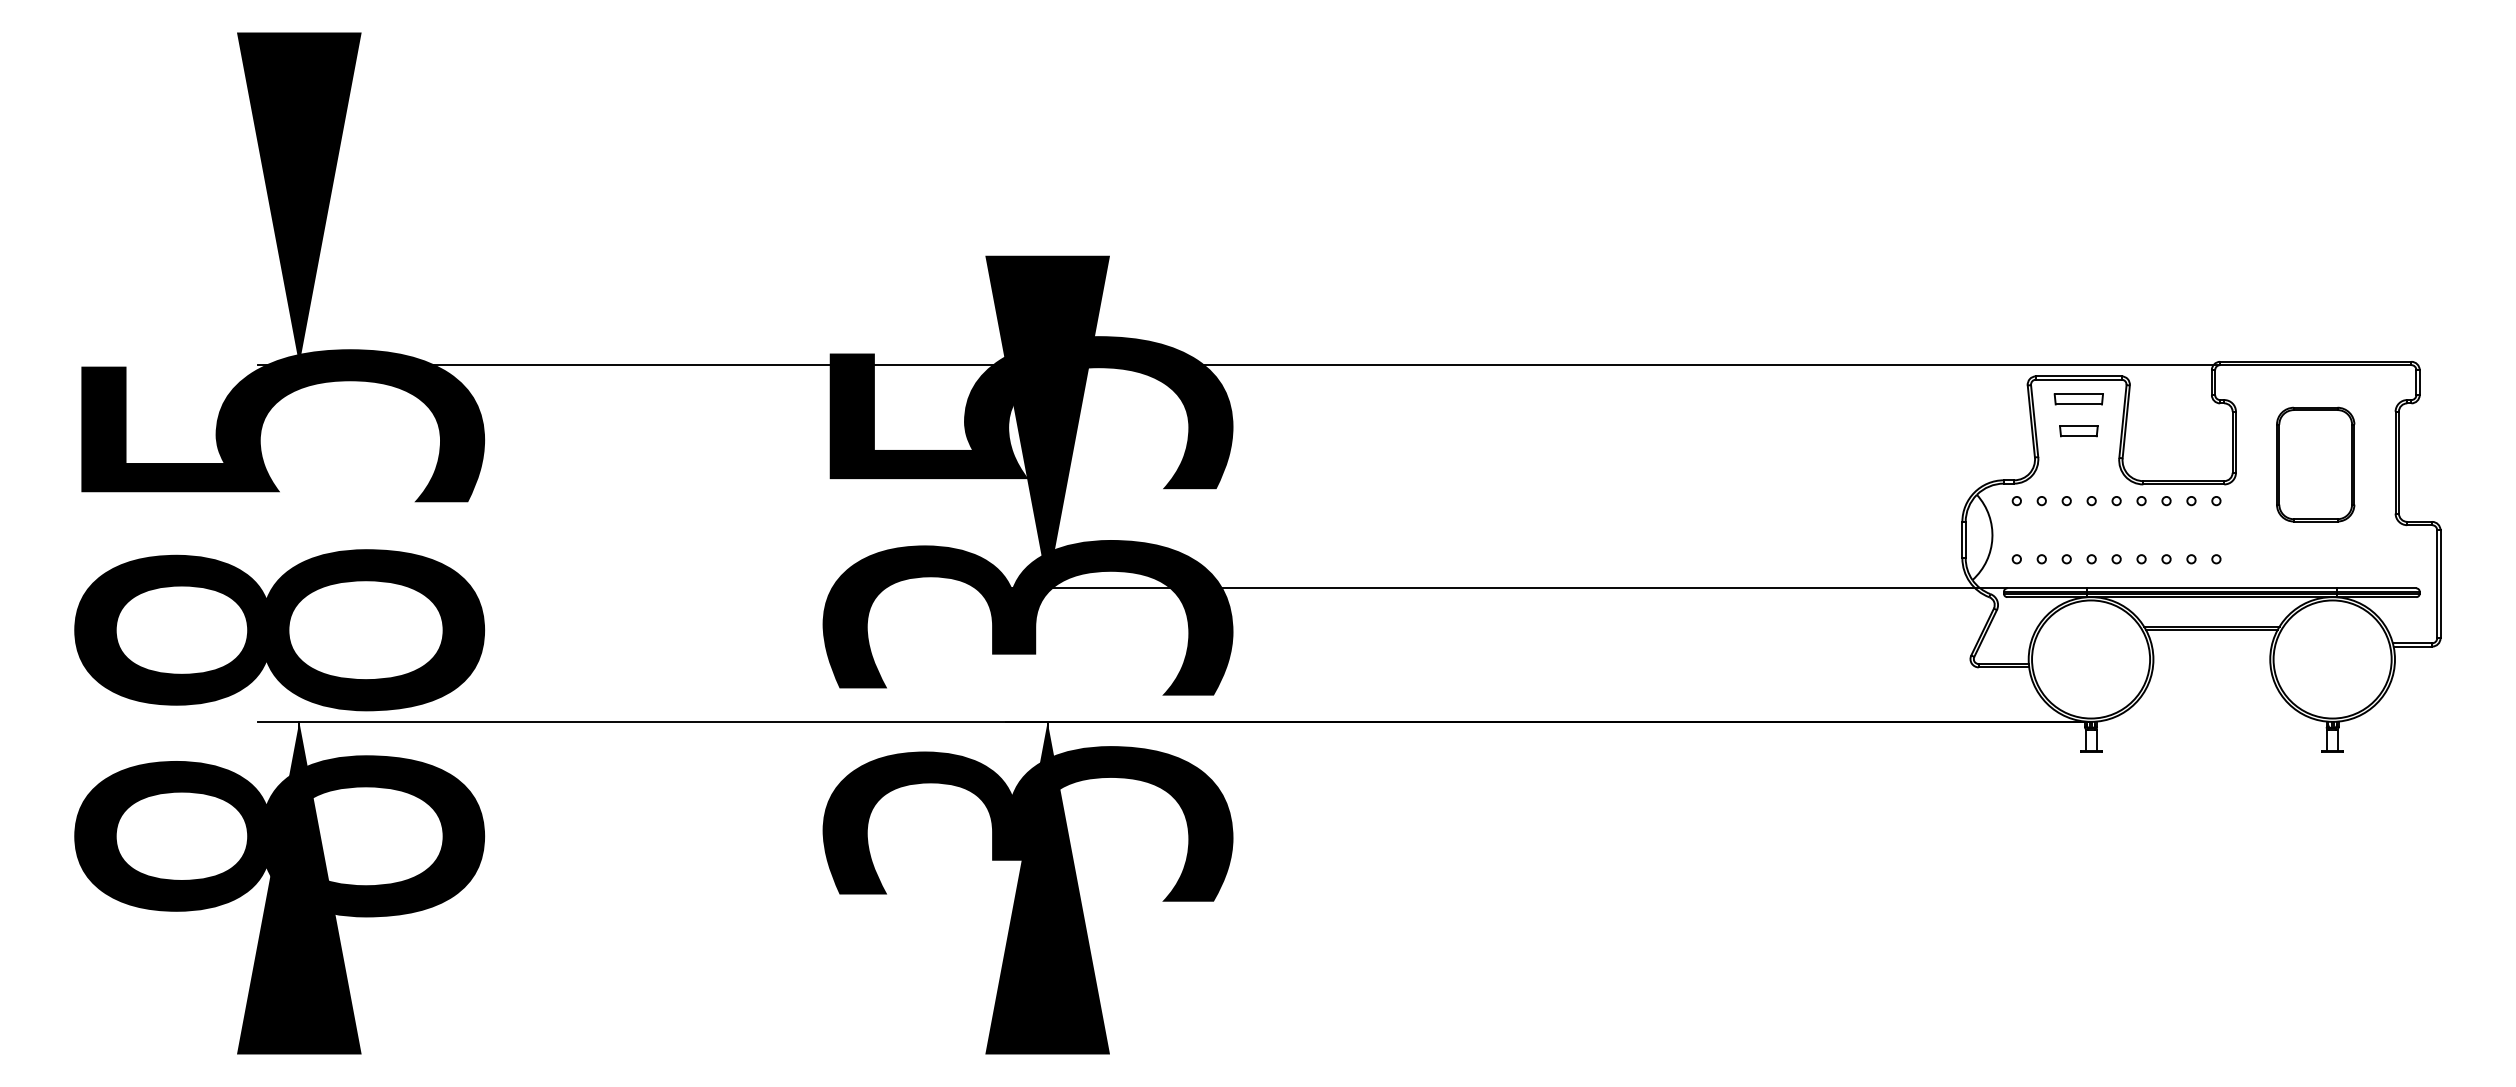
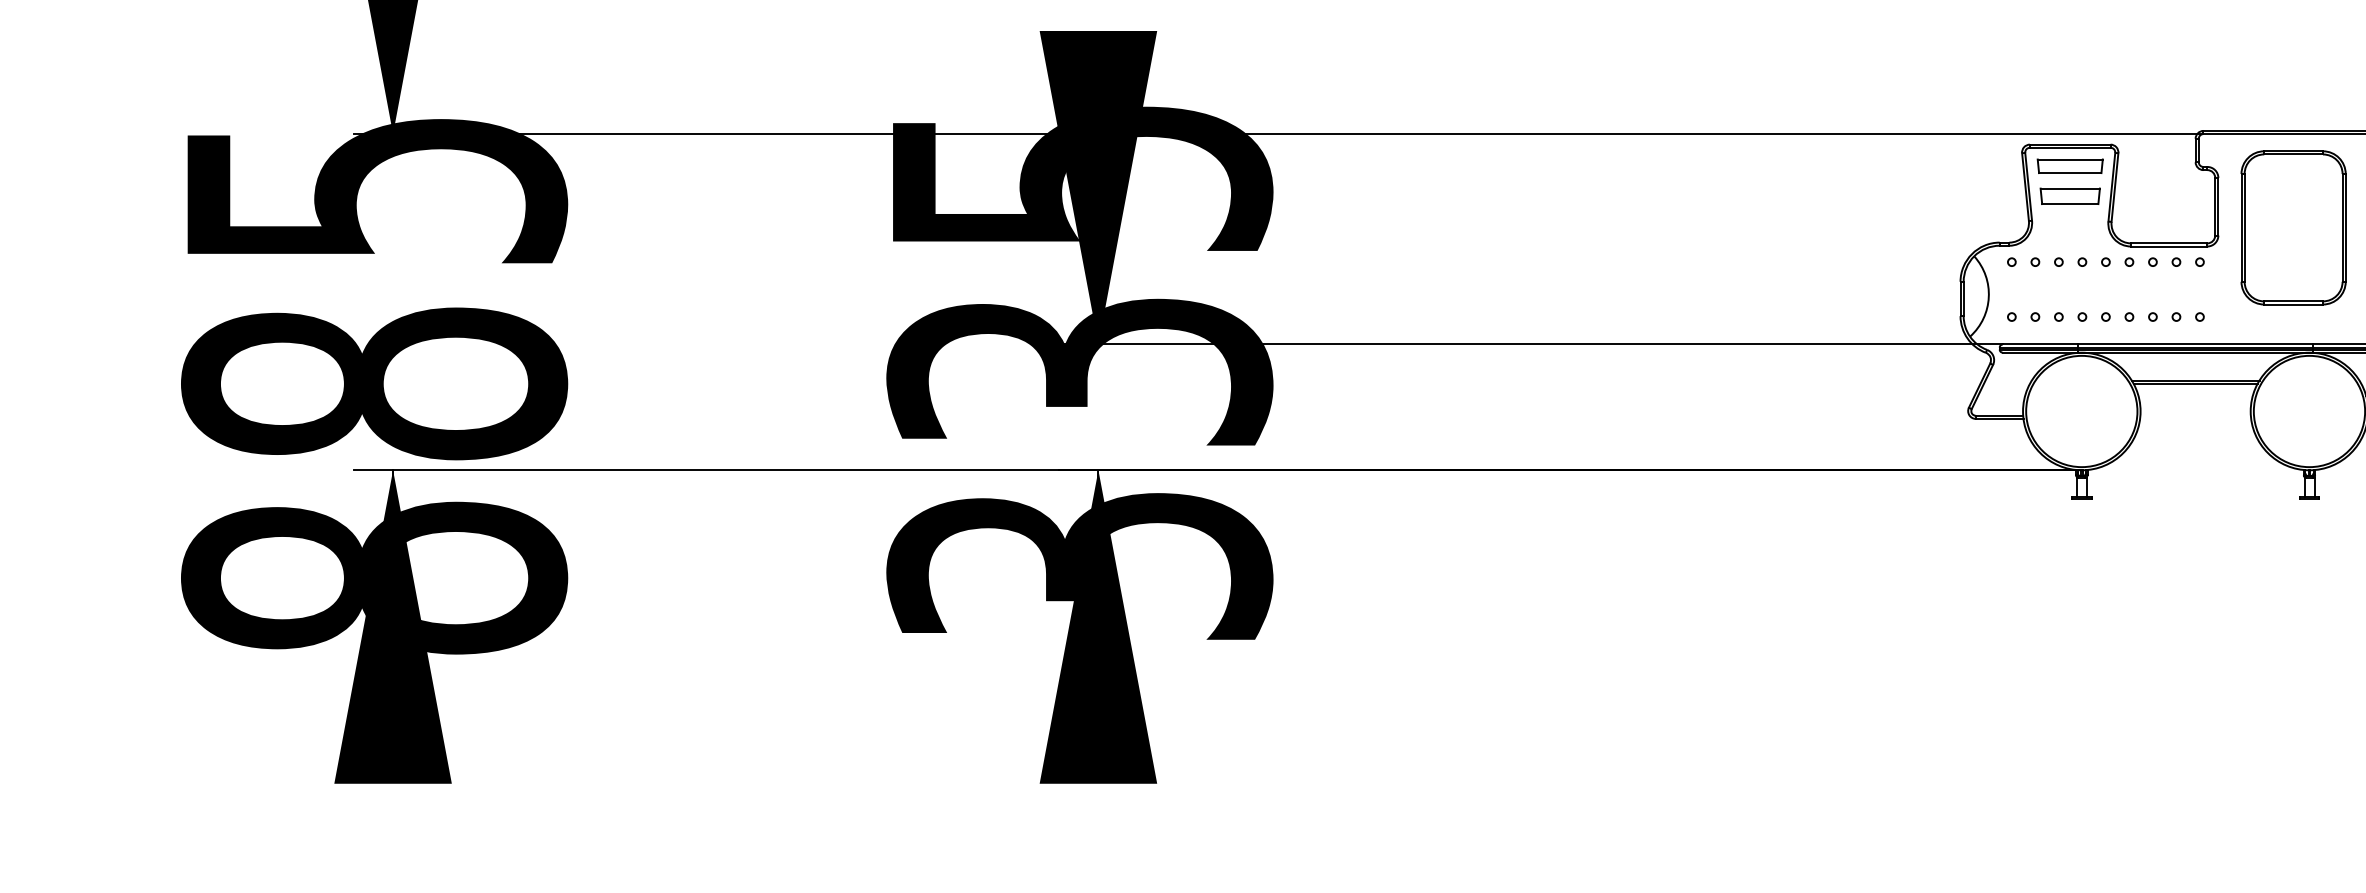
part: (2078, 399) -> (2069, 166), size x1.43
part: (2078, 431) -> (2069, 196), size x1.67
part: (2315, 464) -> (2293, 227), size x1.43

